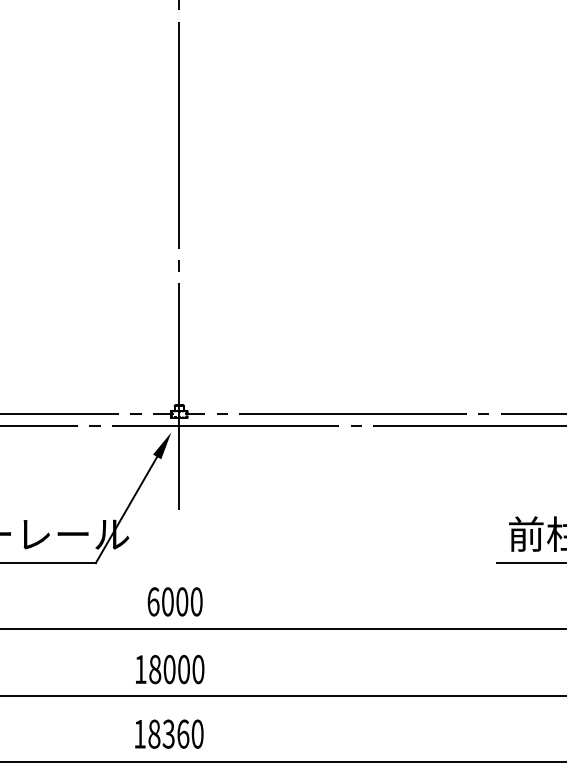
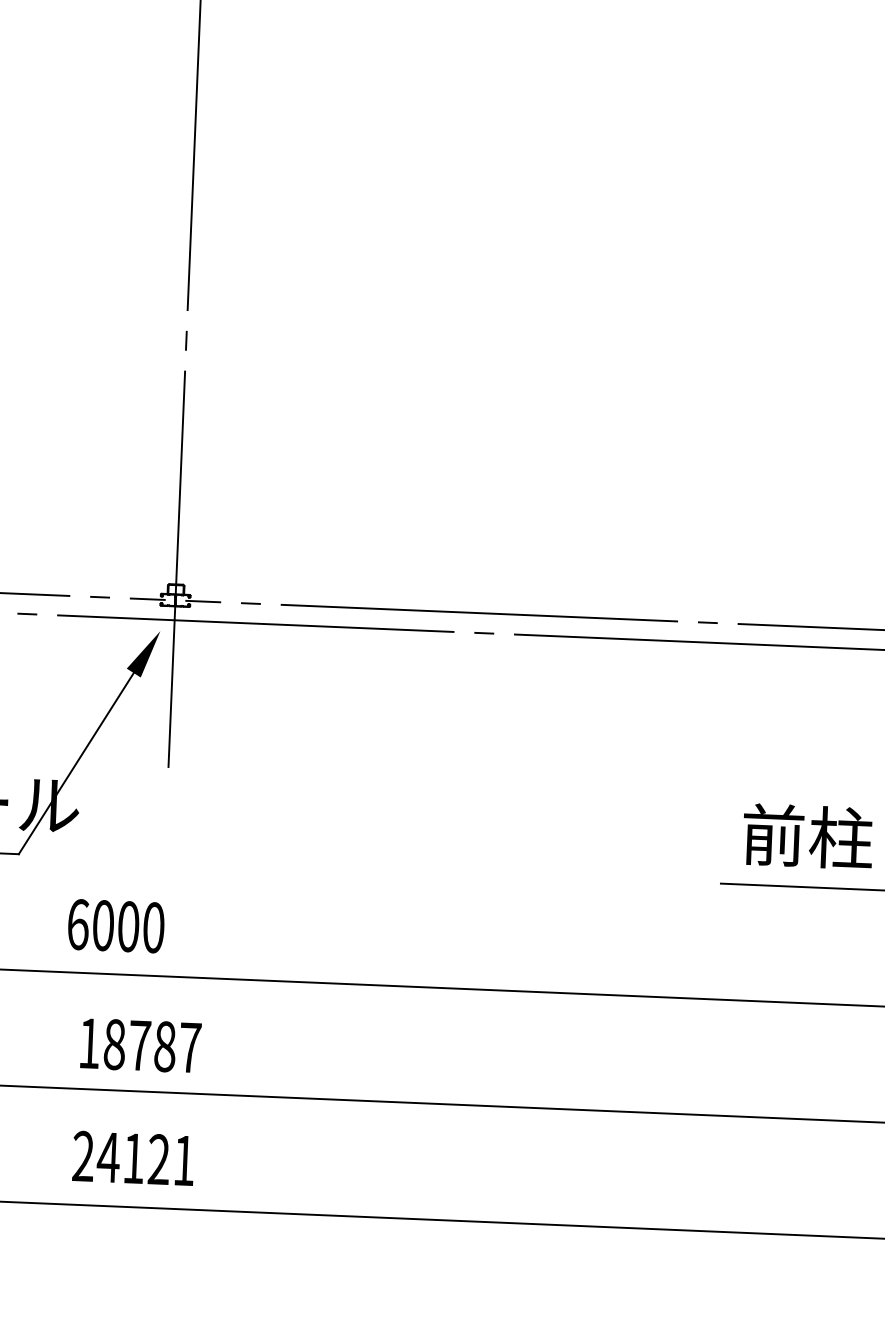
text: (174, 601) -> (115, 925), moved
text: (183, 669) -> (164, 1046), 18000 -> 18787
text: (168, 733) -> (133, 1157), 18360 -> 24121

